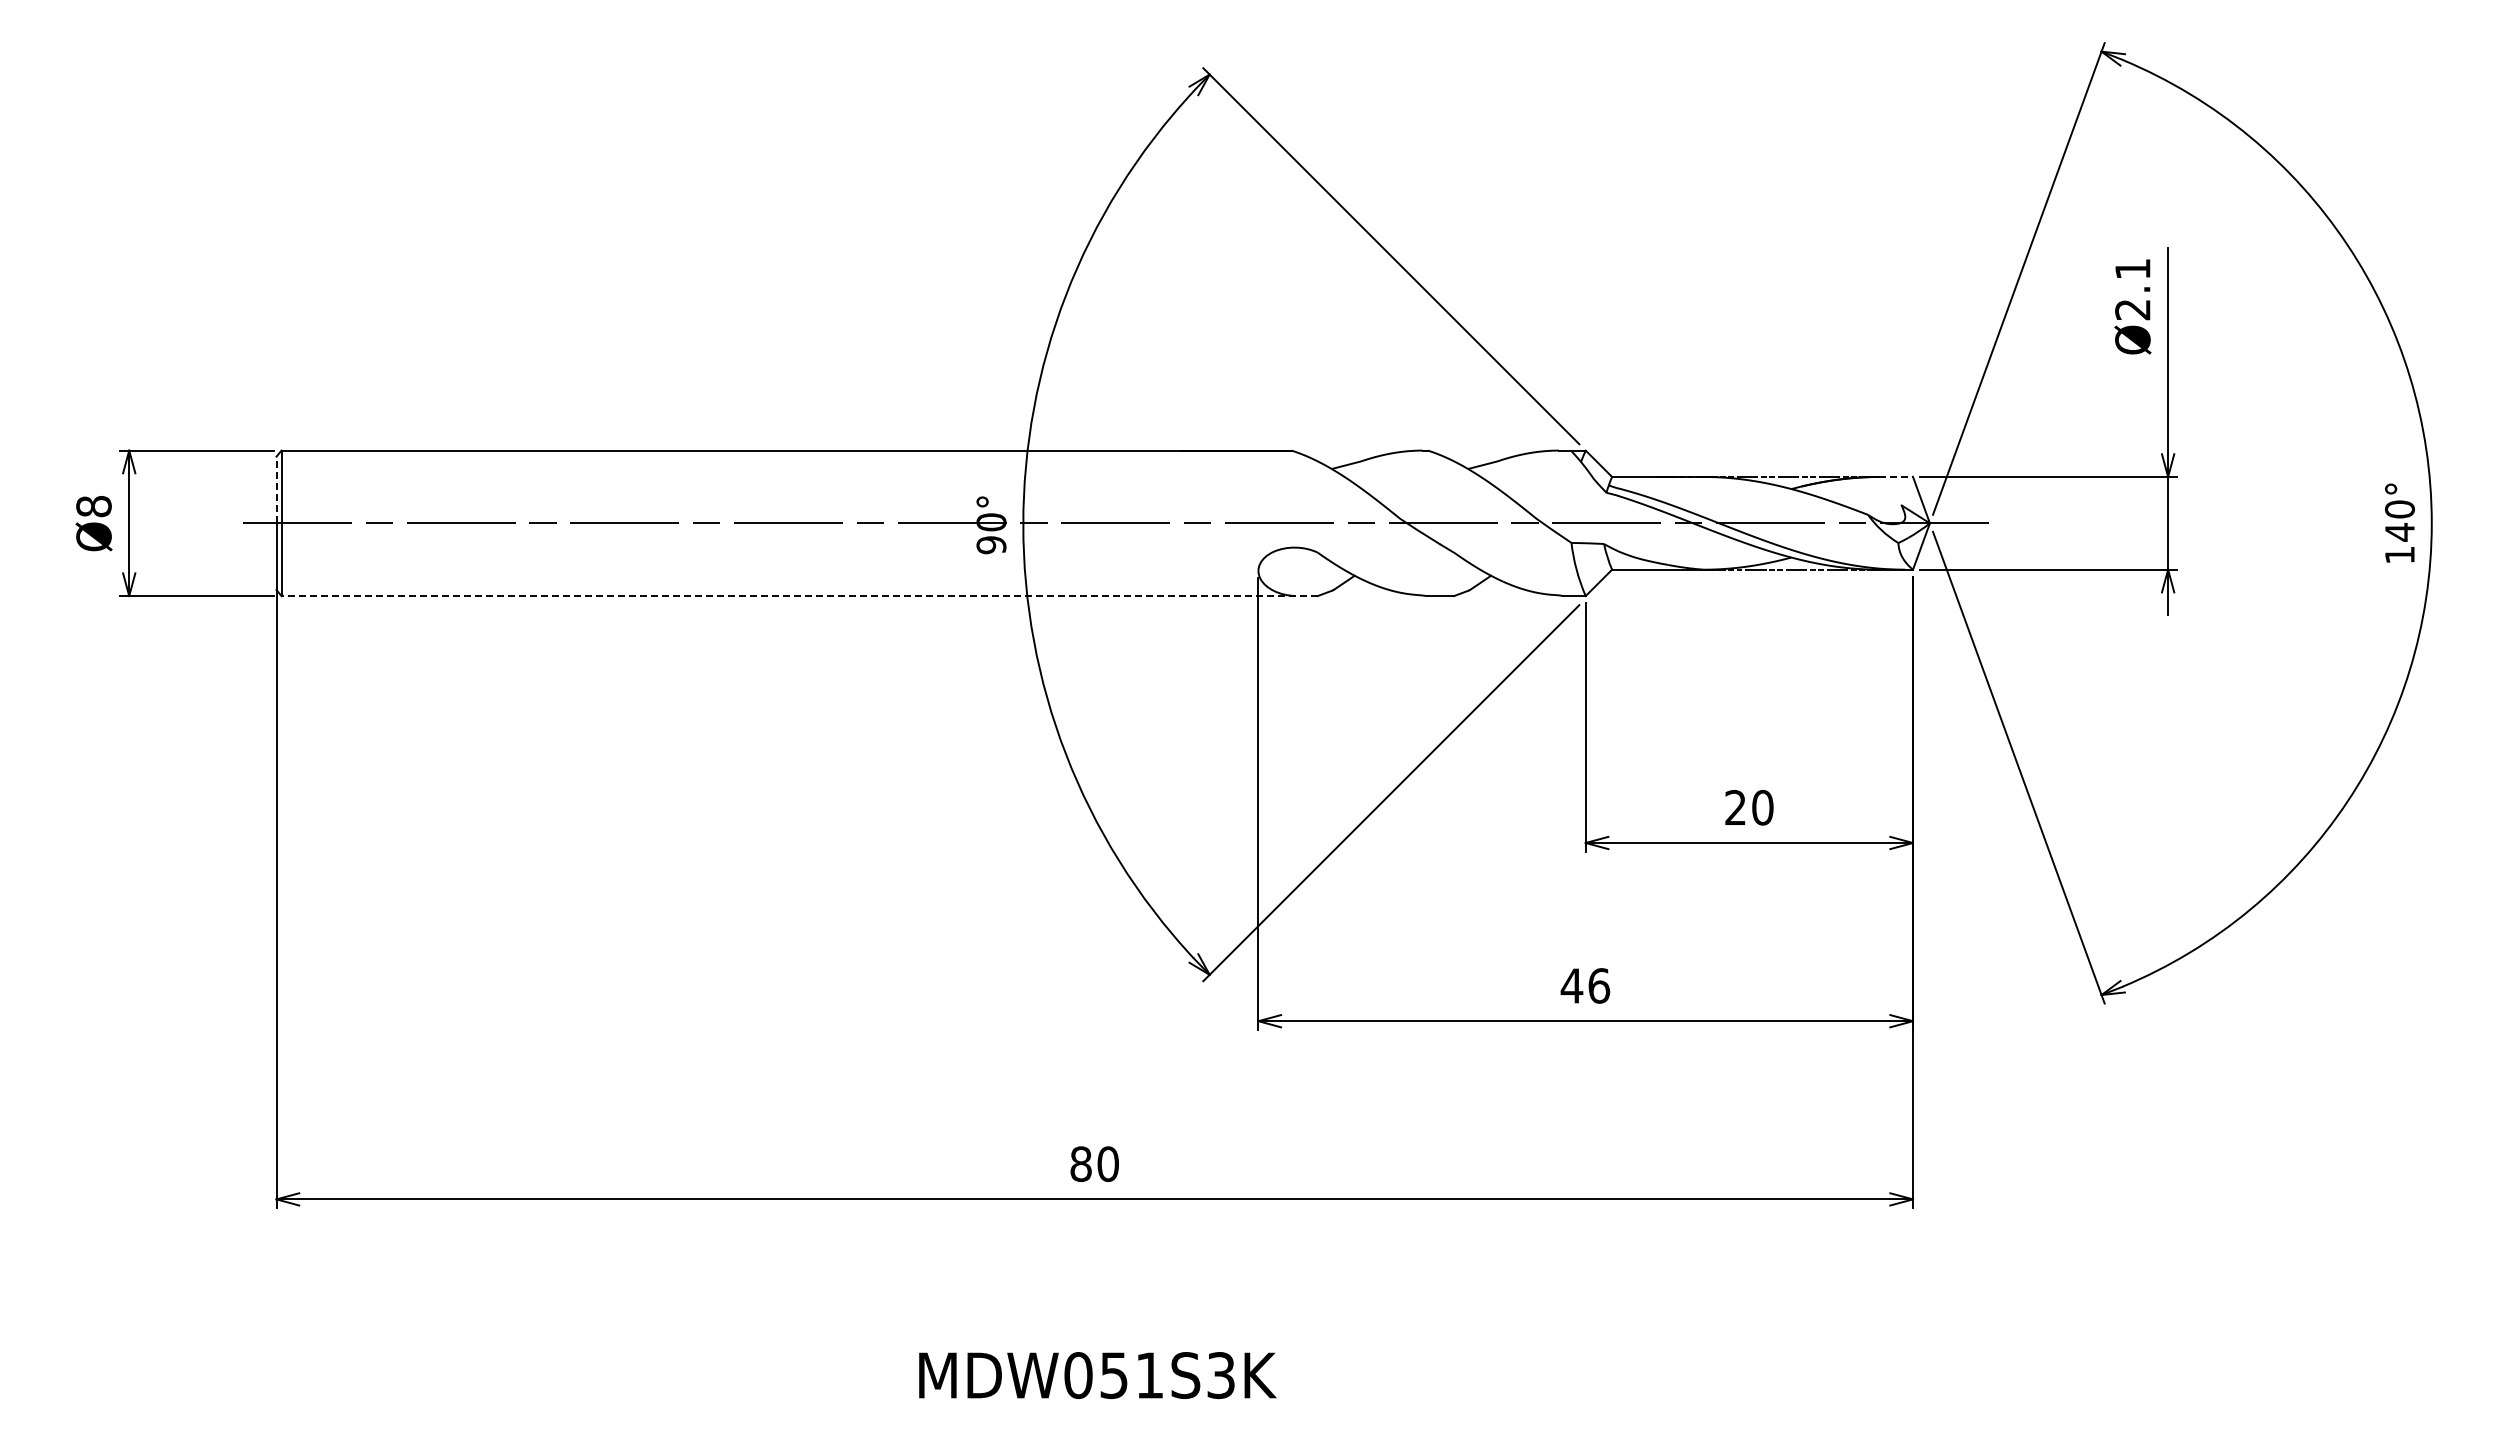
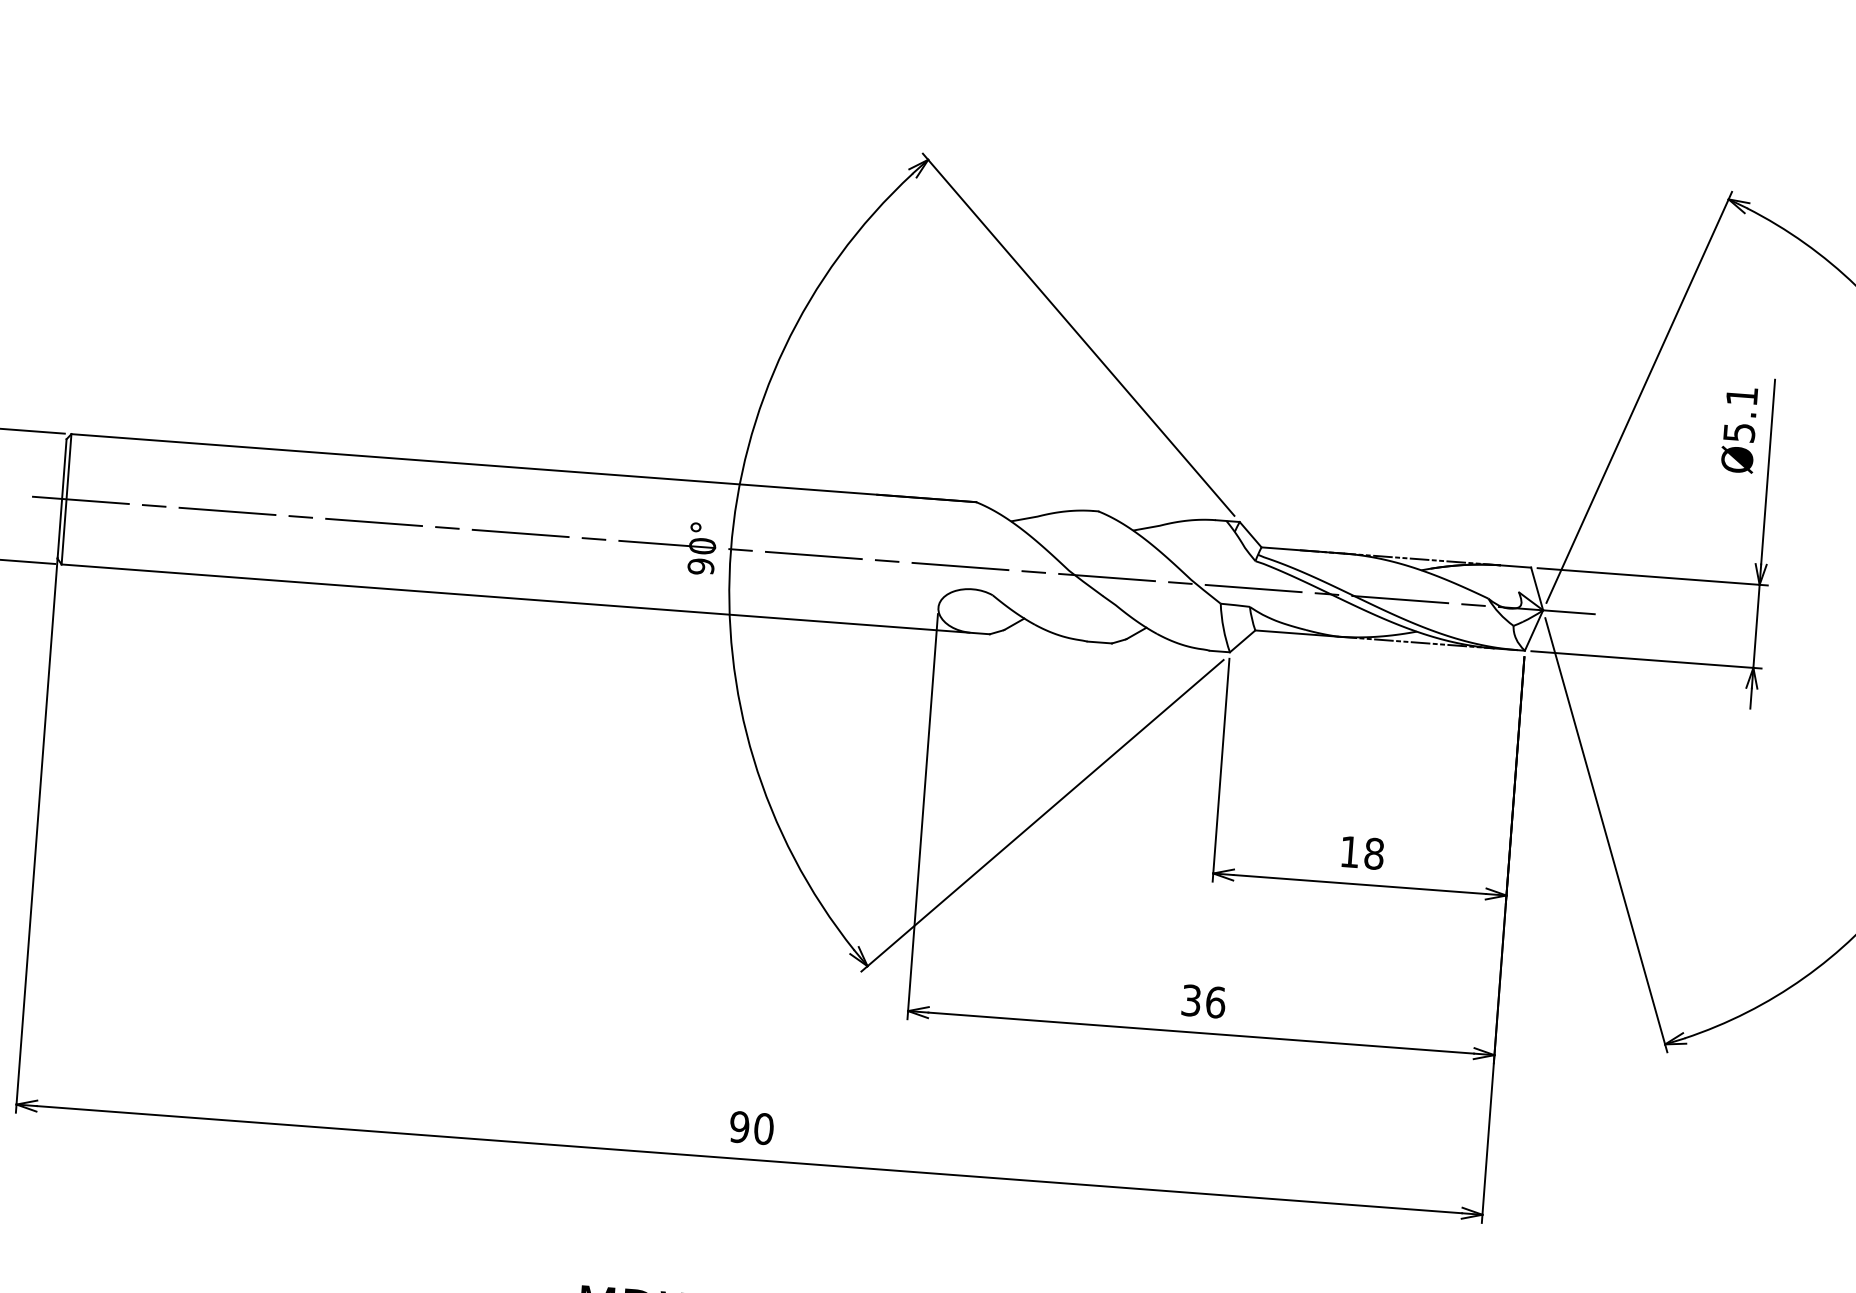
text: (2132, 310) -> (1738, 433), Ø2.1 -> Ø5.1
line: (1896, 476) -> (1516, 566), dashed -> solid
line: (276, 489) -> (64, 468), dashed -> solid
line: (799, 596) -> (525, 599), dashed -> solid
text: (1749, 807) -> (1362, 852), 20 -> 18
text: (1571, 985) -> (1190, 1000), 46 -> 36
text: (1080, 1163) -> (739, 1126), 80 -> 90

